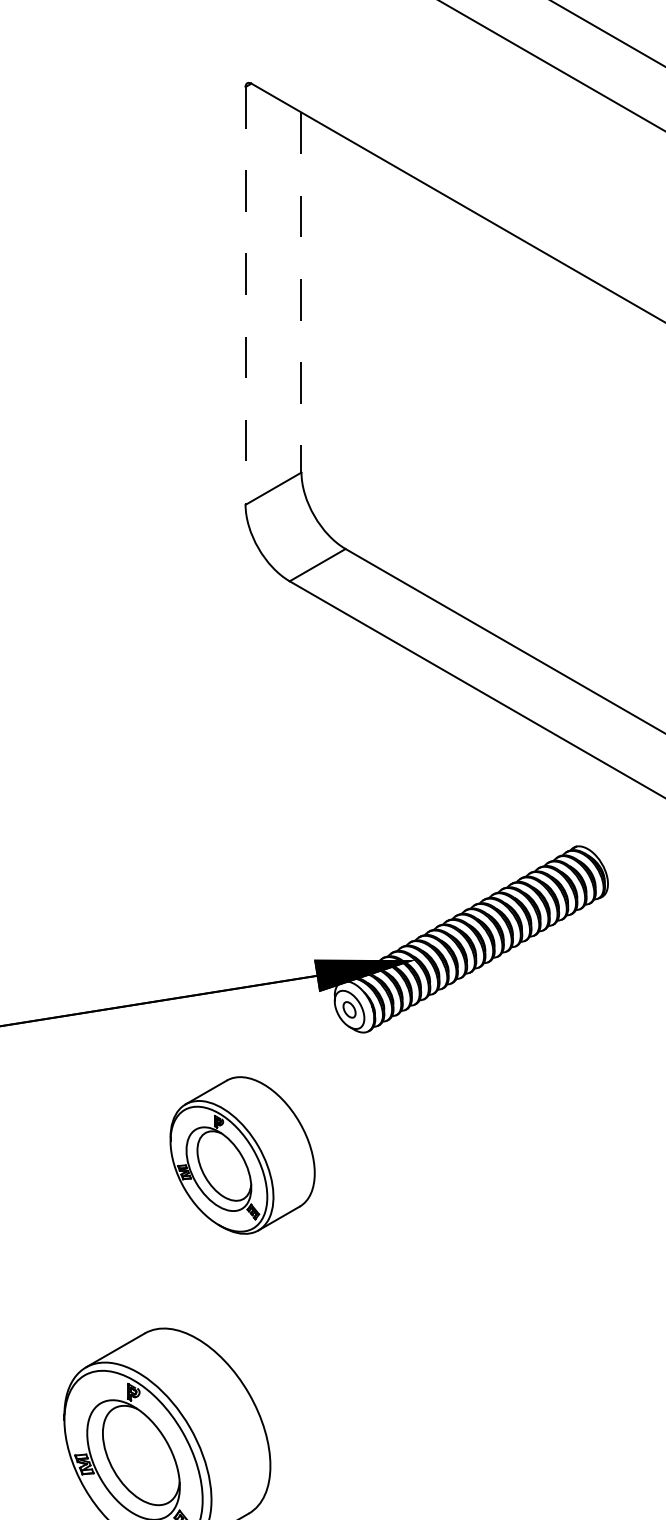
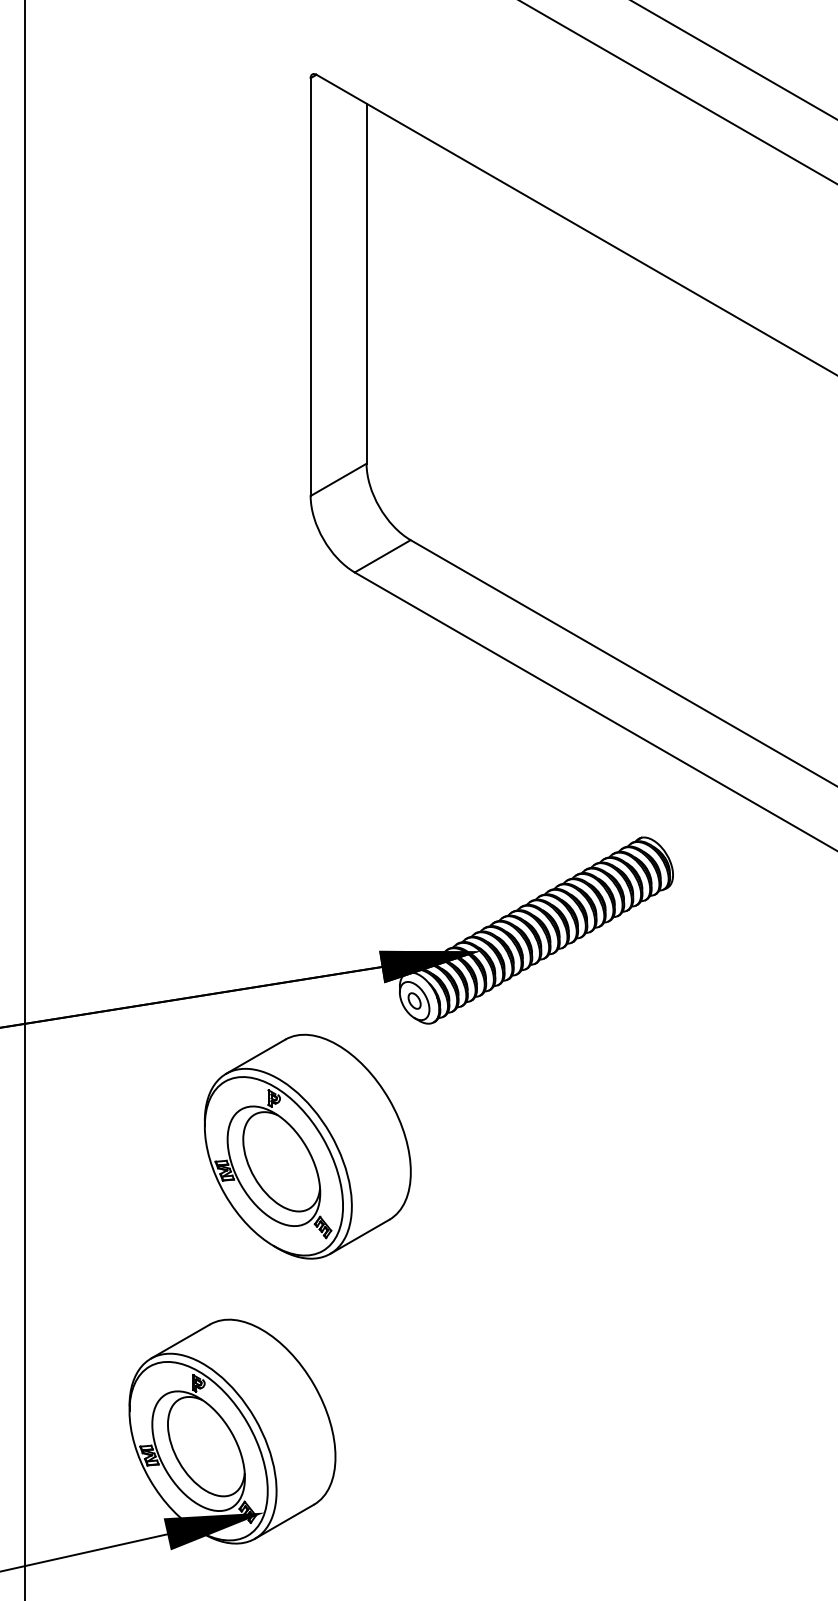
line: (301, 293) -> (366, 284), dashed -> solid
line: (245, 296) -> (310, 287), dashed -> solid
part: (242, 1155) -> (307, 1146), size x1.43

